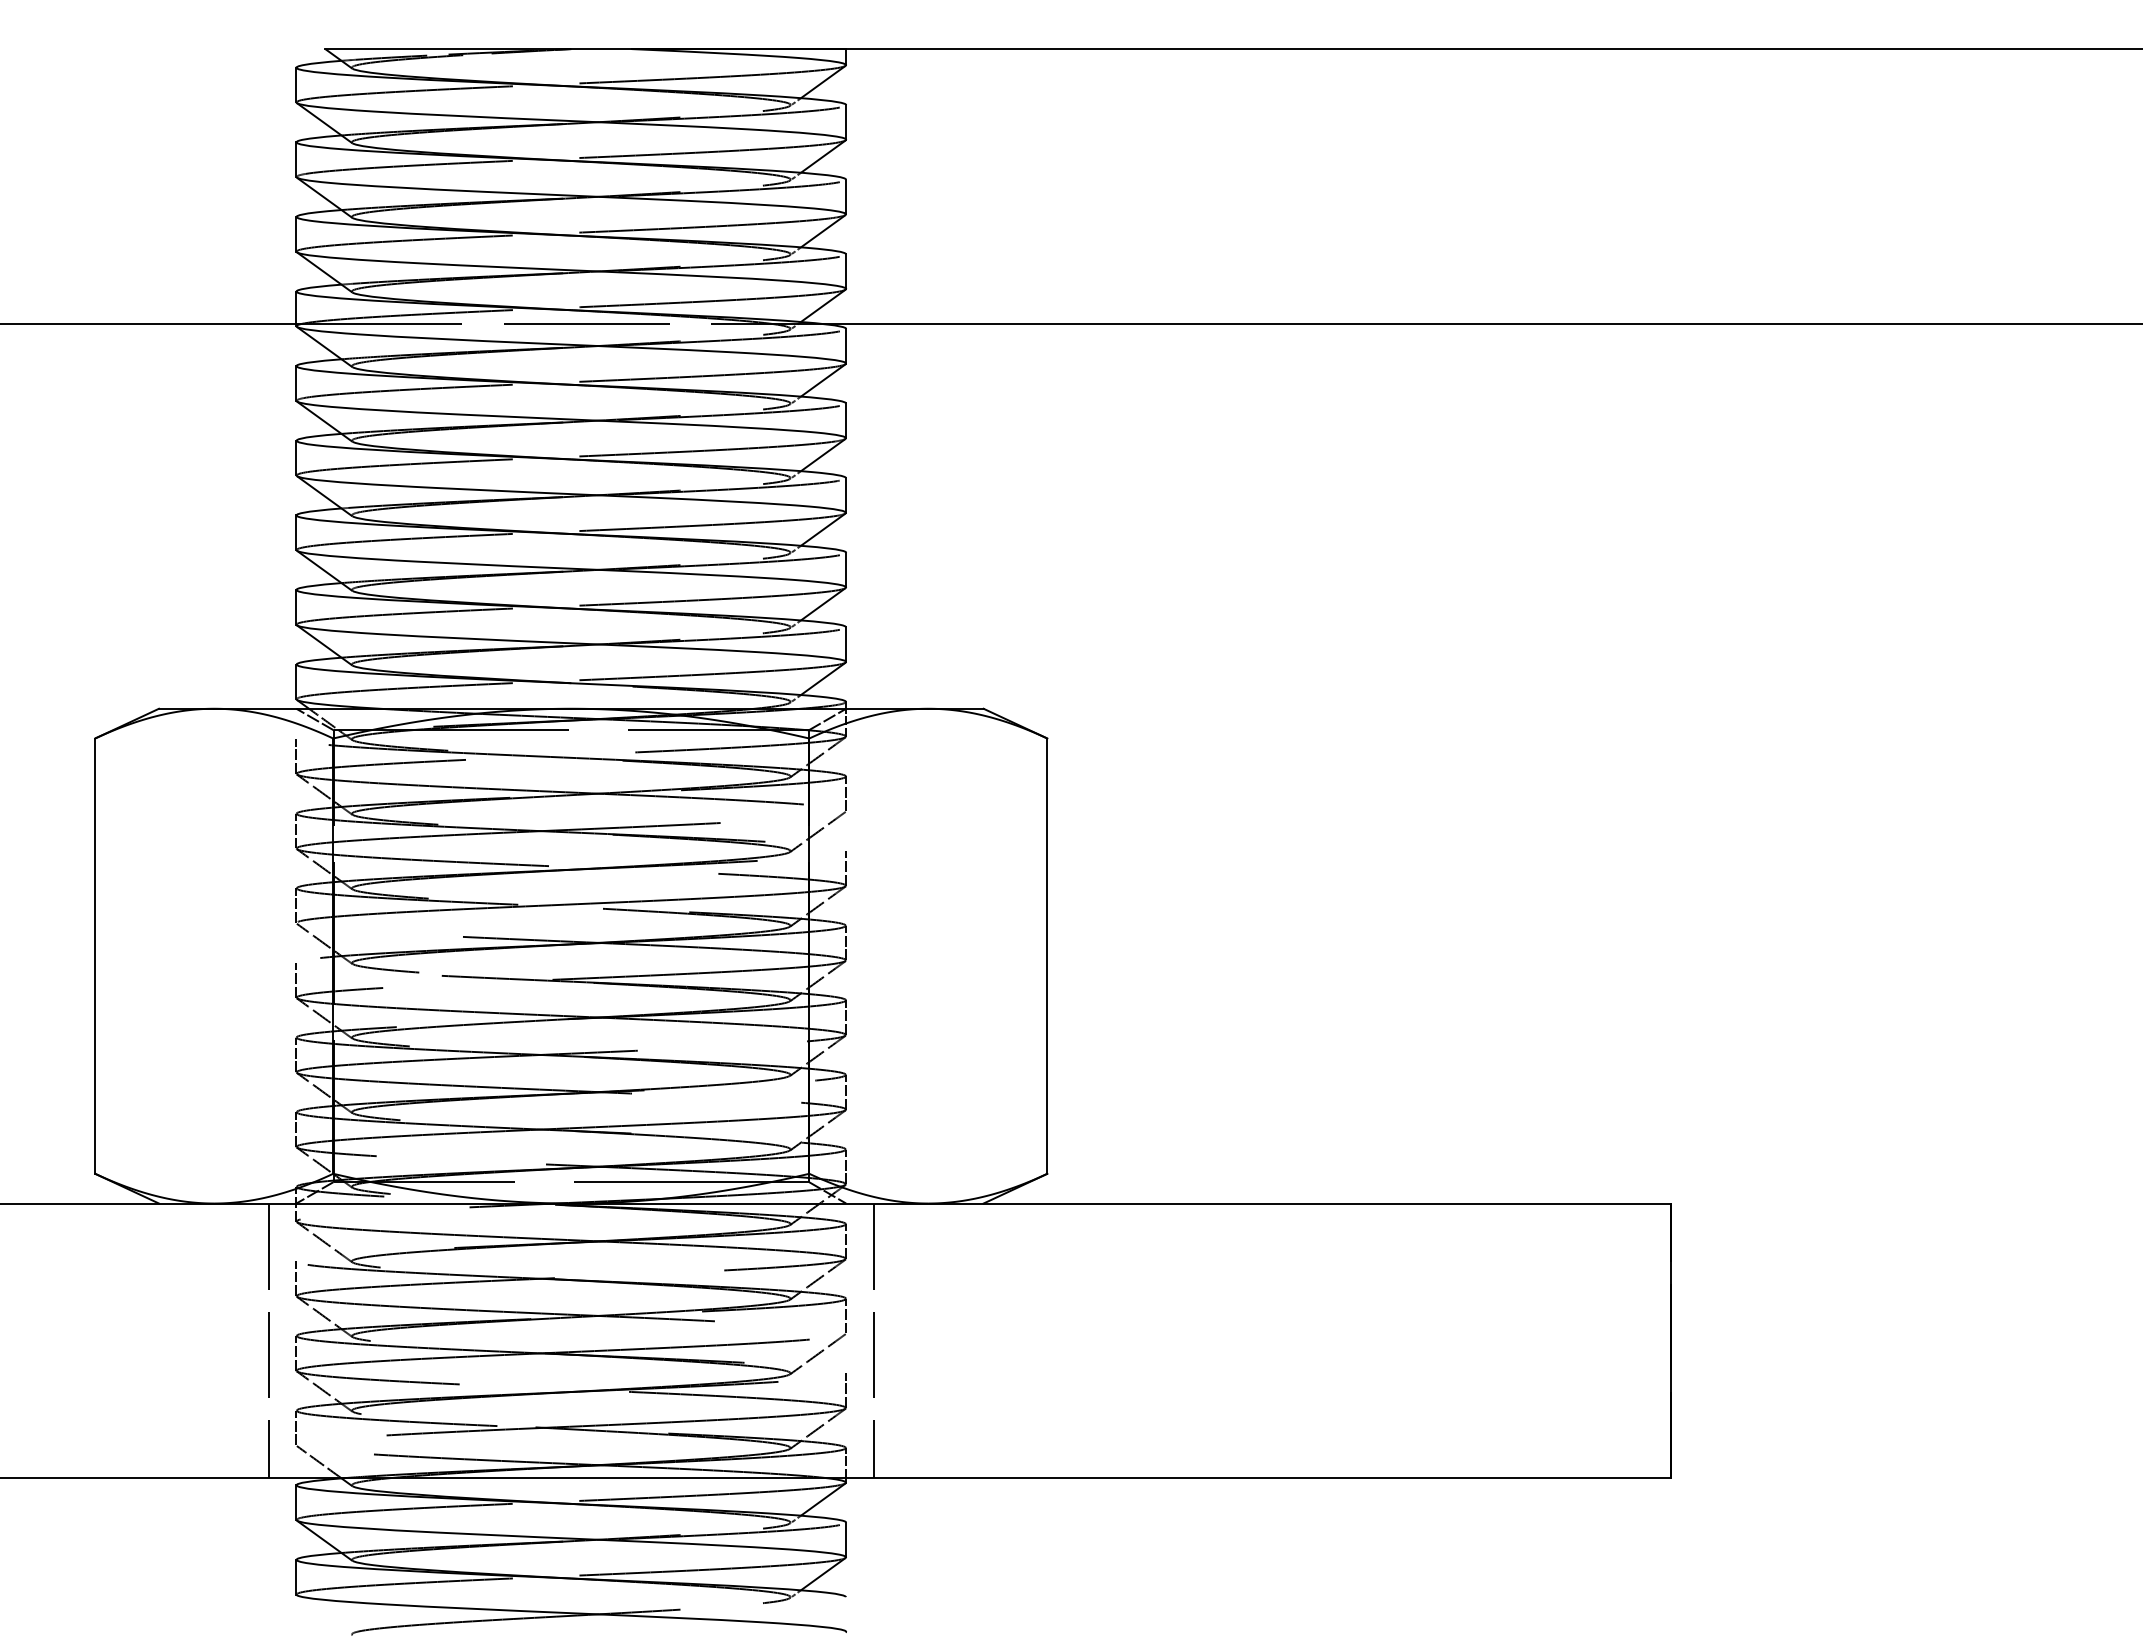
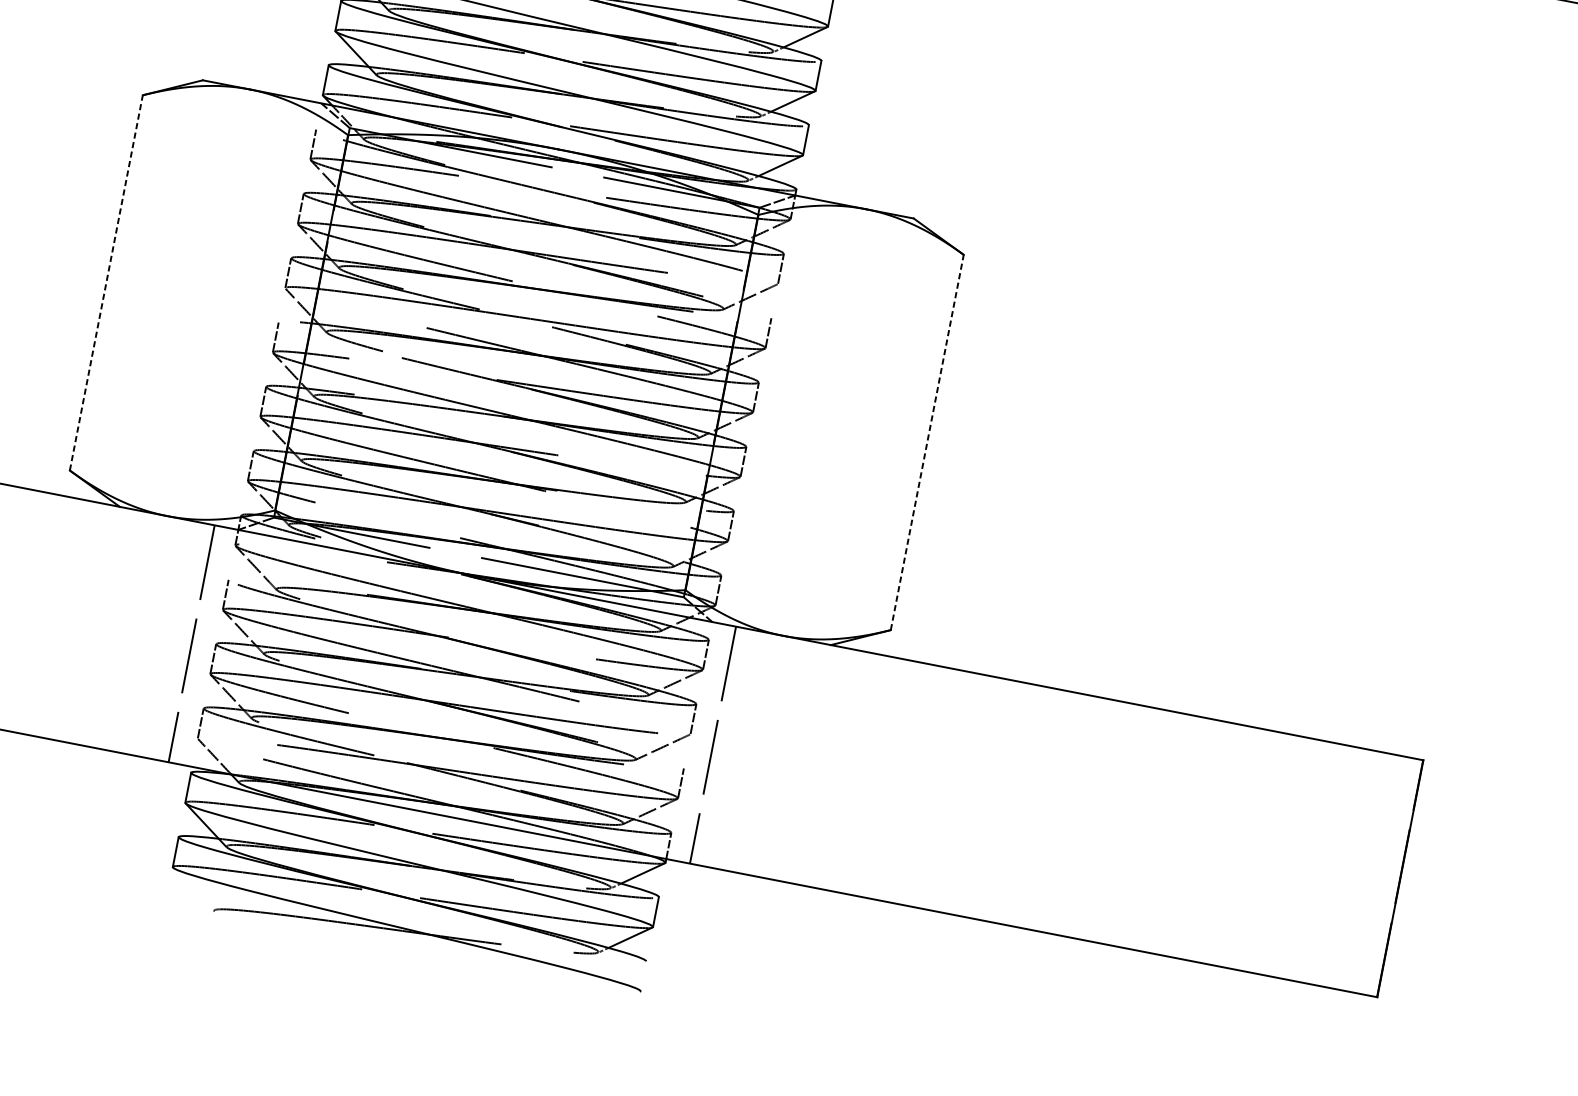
line: (95, 956) -> (106, 283), solid -> dashed
line: (1047, 956) -> (927, 442), solid -> dashed

